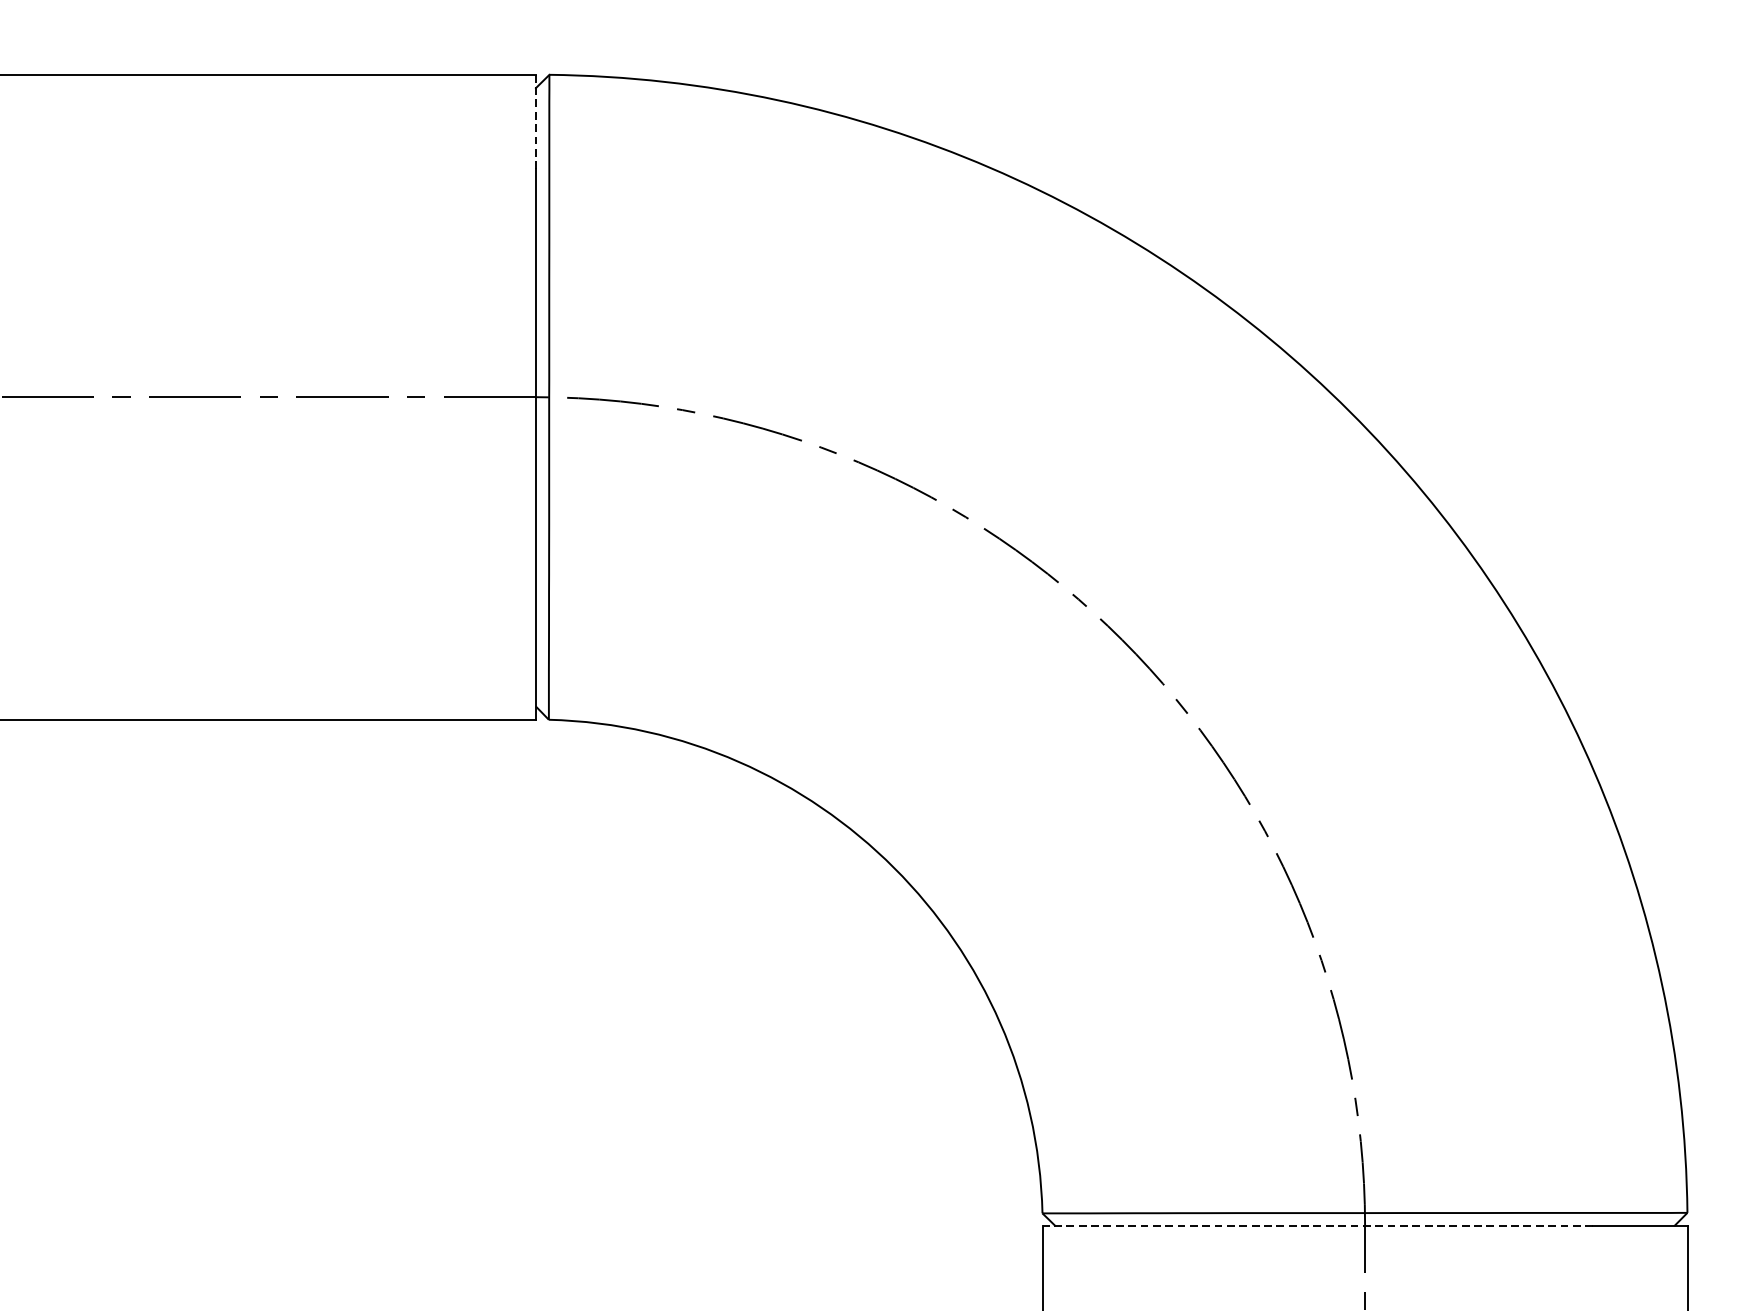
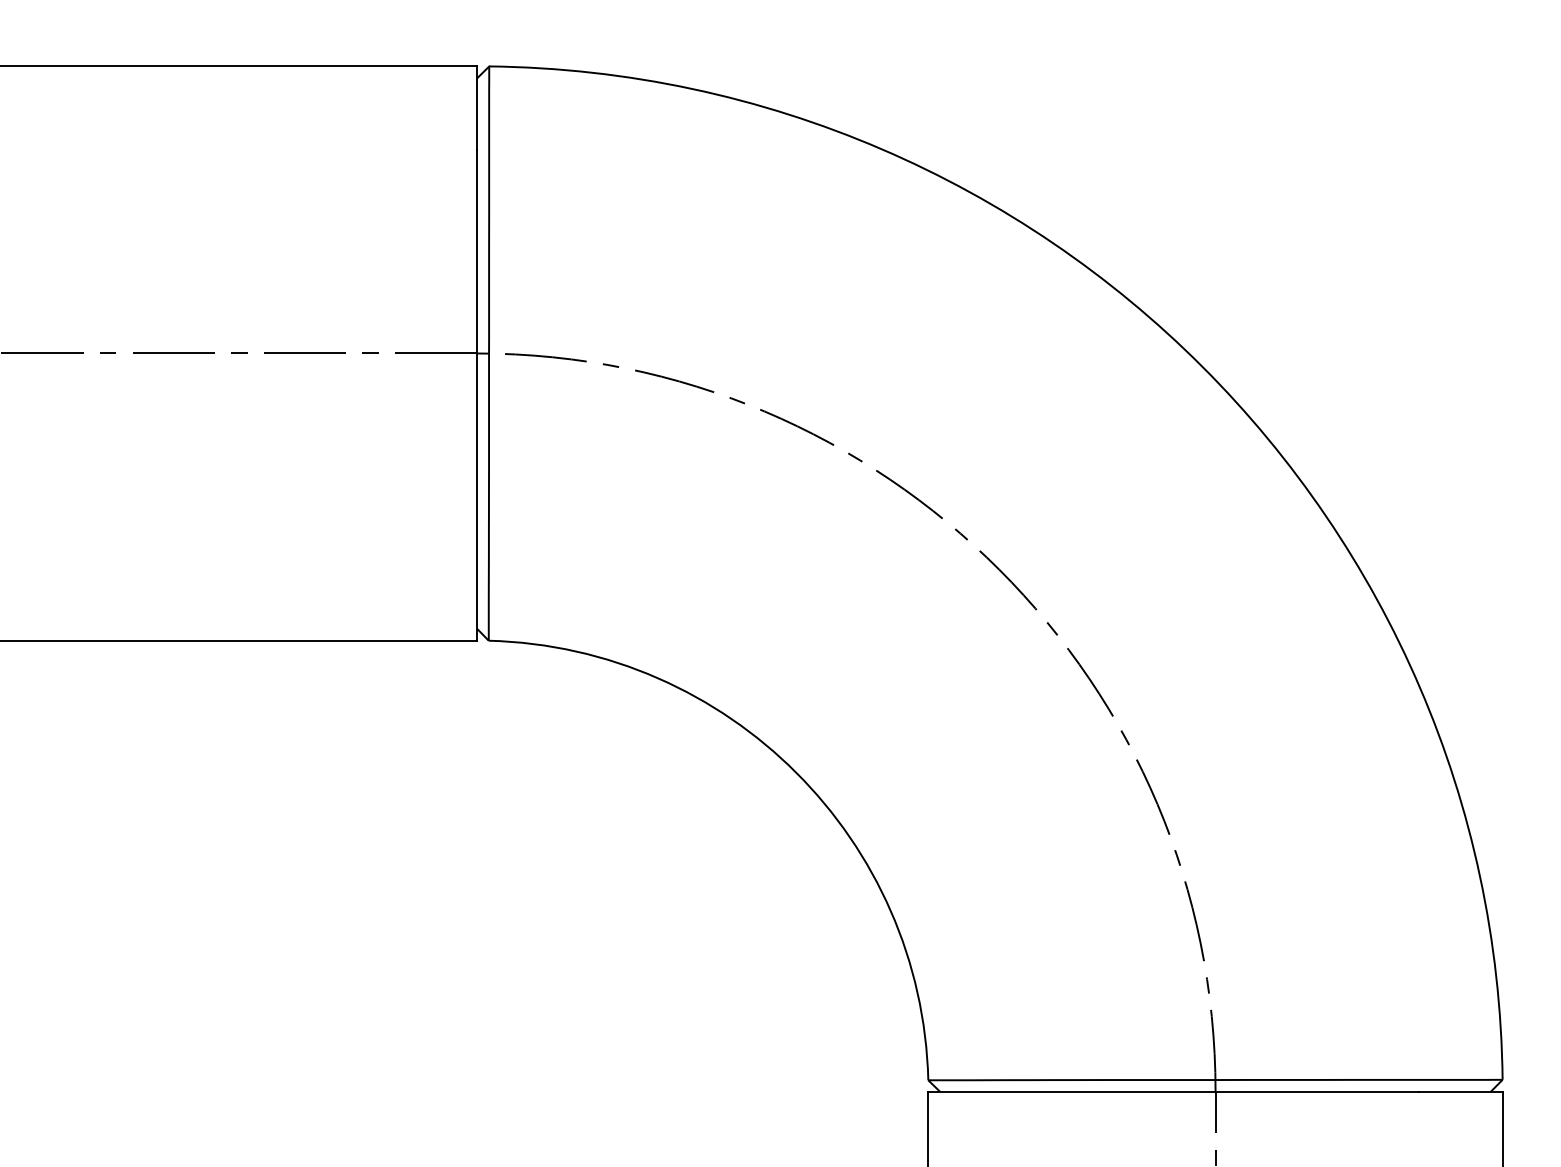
line: (536, 122) -> (477, 108), dashed -> solid
line: (1317, 1225) -> (1173, 1091), dashed -> solid

